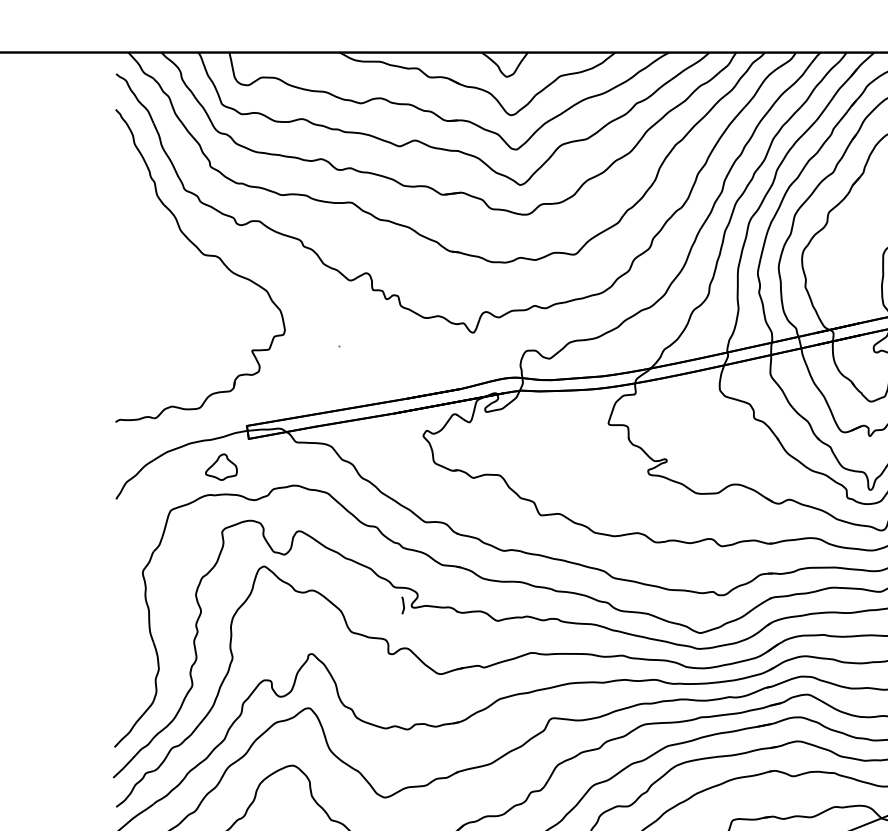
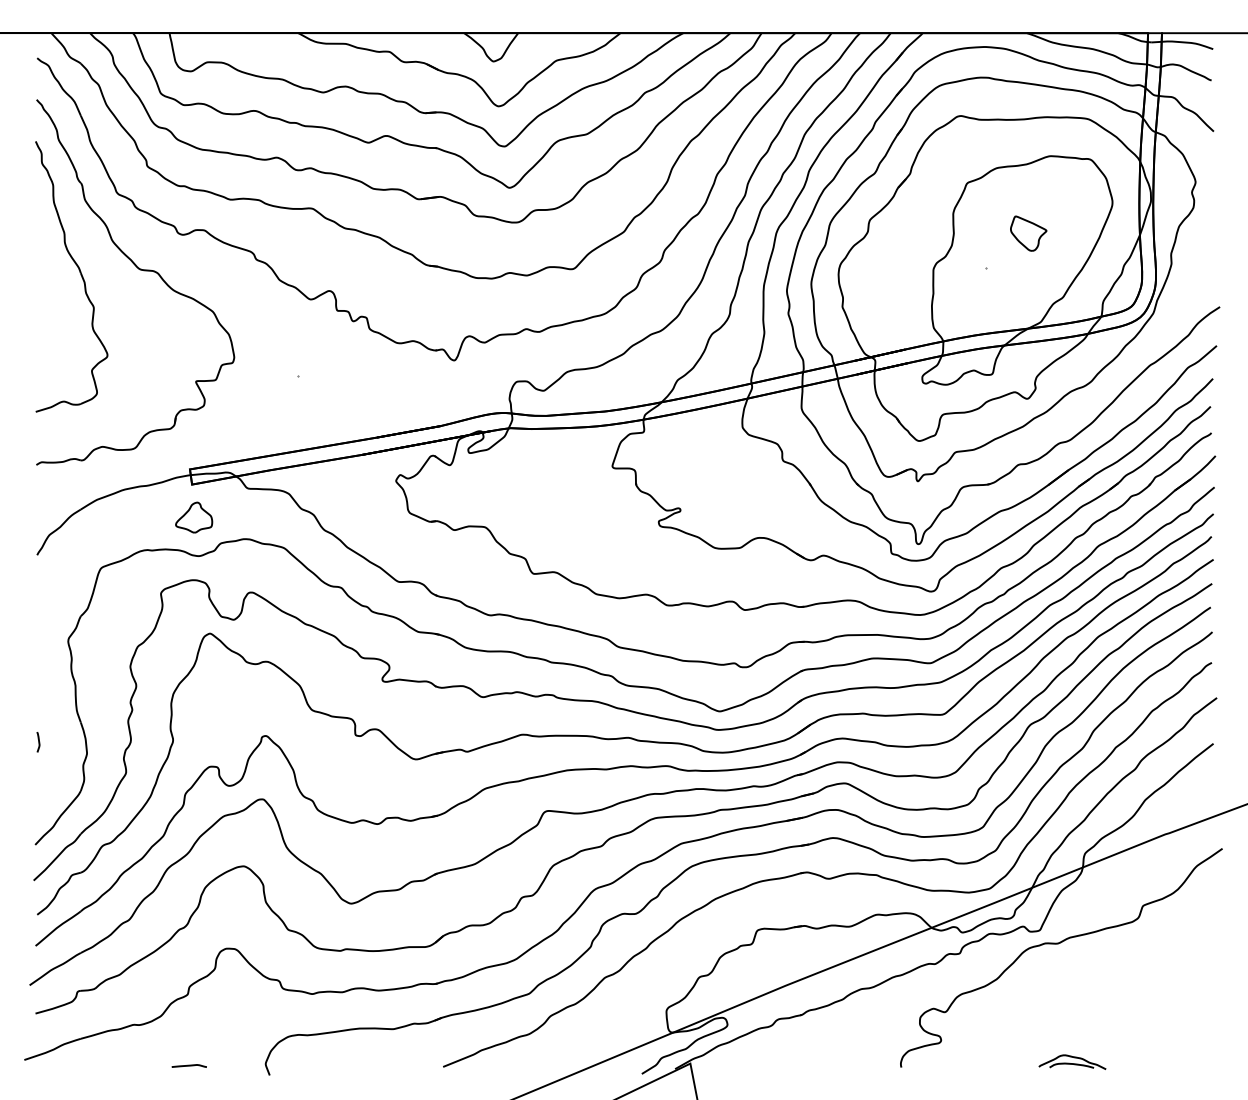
part: (152, 257) -> (79, 272), added
part: (221, 467) -> (194, 517), moved
curve: (403, 605) -> (38, 742), moved

